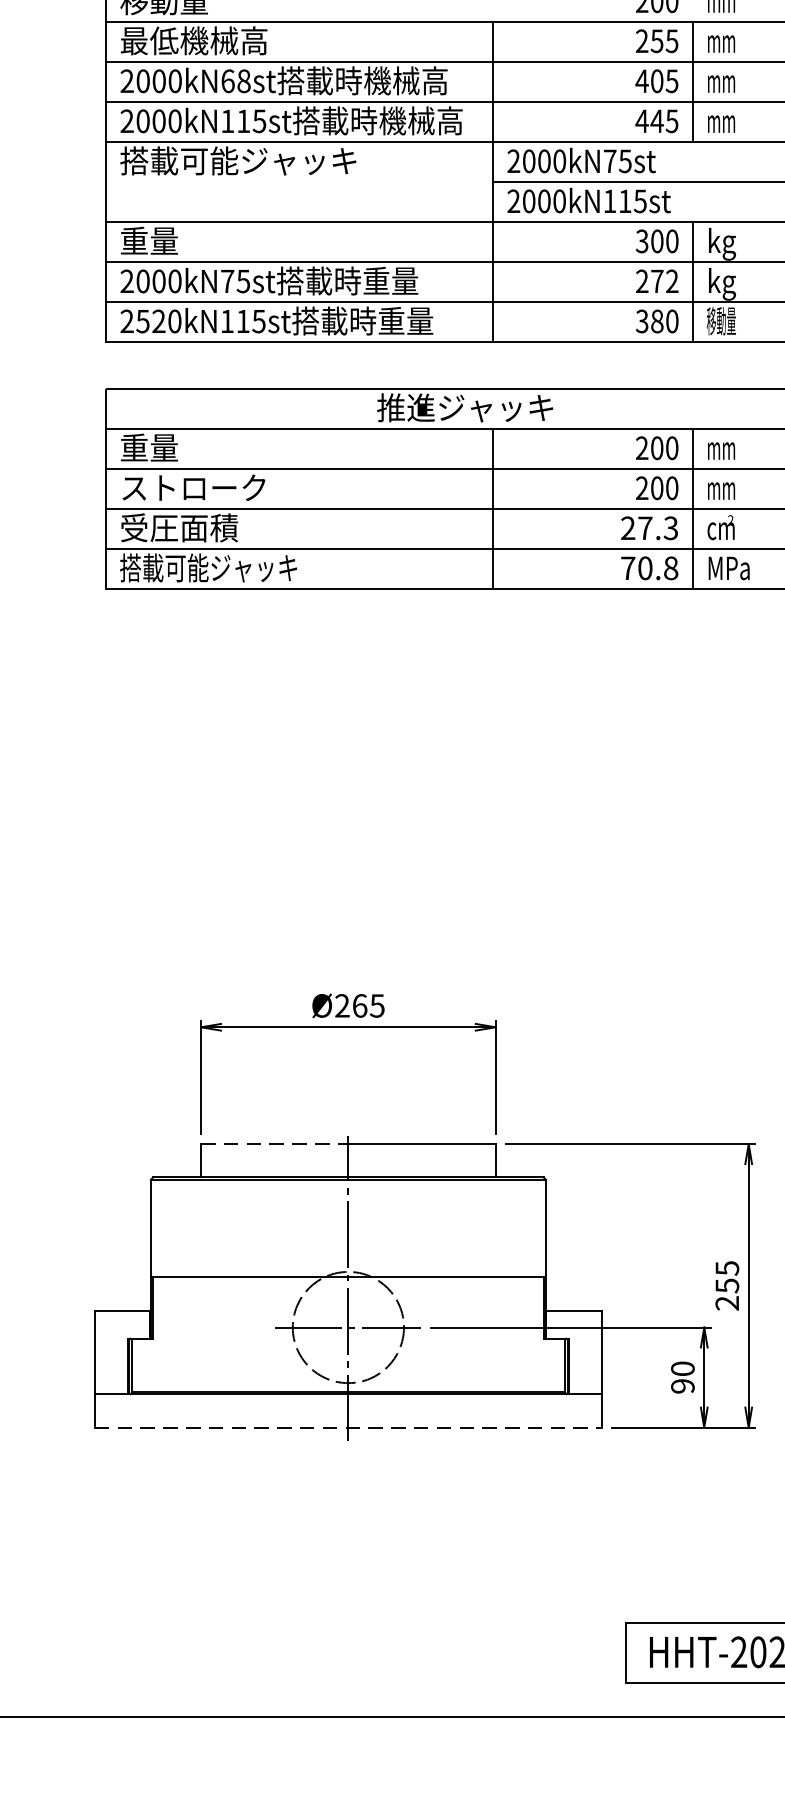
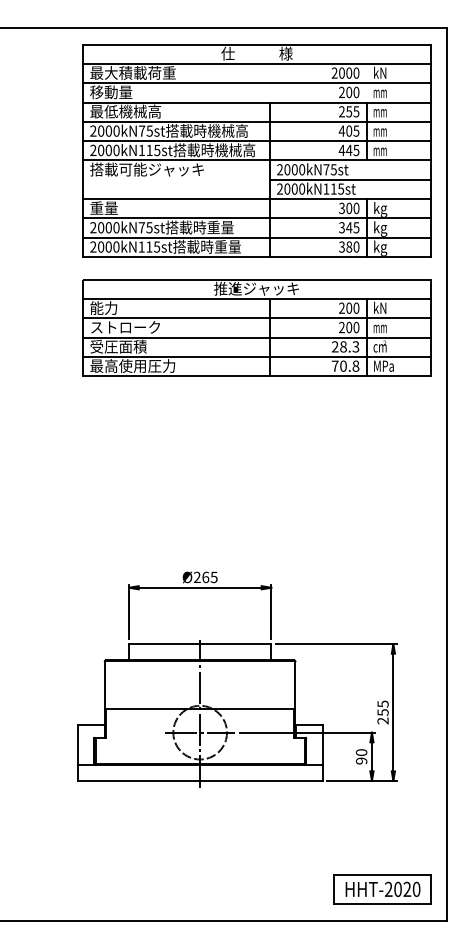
text: (235, 79) -> (145, 130), 2000kN68st -> 2000kN75st
text: (657, 280) -> (349, 227), 272 -> 345
text: (150, 320) -> (104, 246), 2520kN115st -> 2000kN115st
text: (721, 322) -> (380, 247), 移動量 -> kg
text: (148, 446) -> (103, 307), 重量 -> 能力
text: (719, 446) -> (379, 307), mm -> kN
text: (645, 527) -> (343, 346), 27.3 -> 28.3
text: (208, 566) -> (132, 365), 搭載可能ジャッキ -> 最高使用圧力
line: (274, 1144) -> (164, 644), dashed -> solid
line: (349, 1426) -> (200, 780), dashed -> solid

